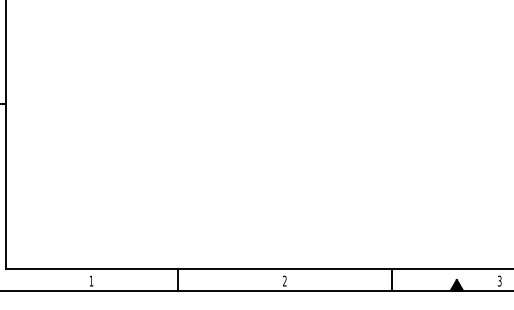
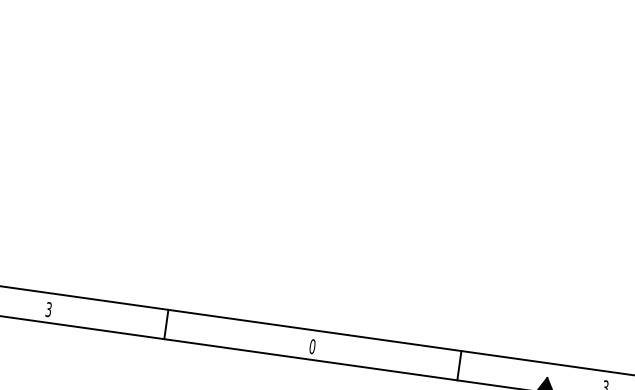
text: (91, 280) -> (48, 308), 1 -> 3
text: (284, 280) -> (312, 345), 2 -> 0

